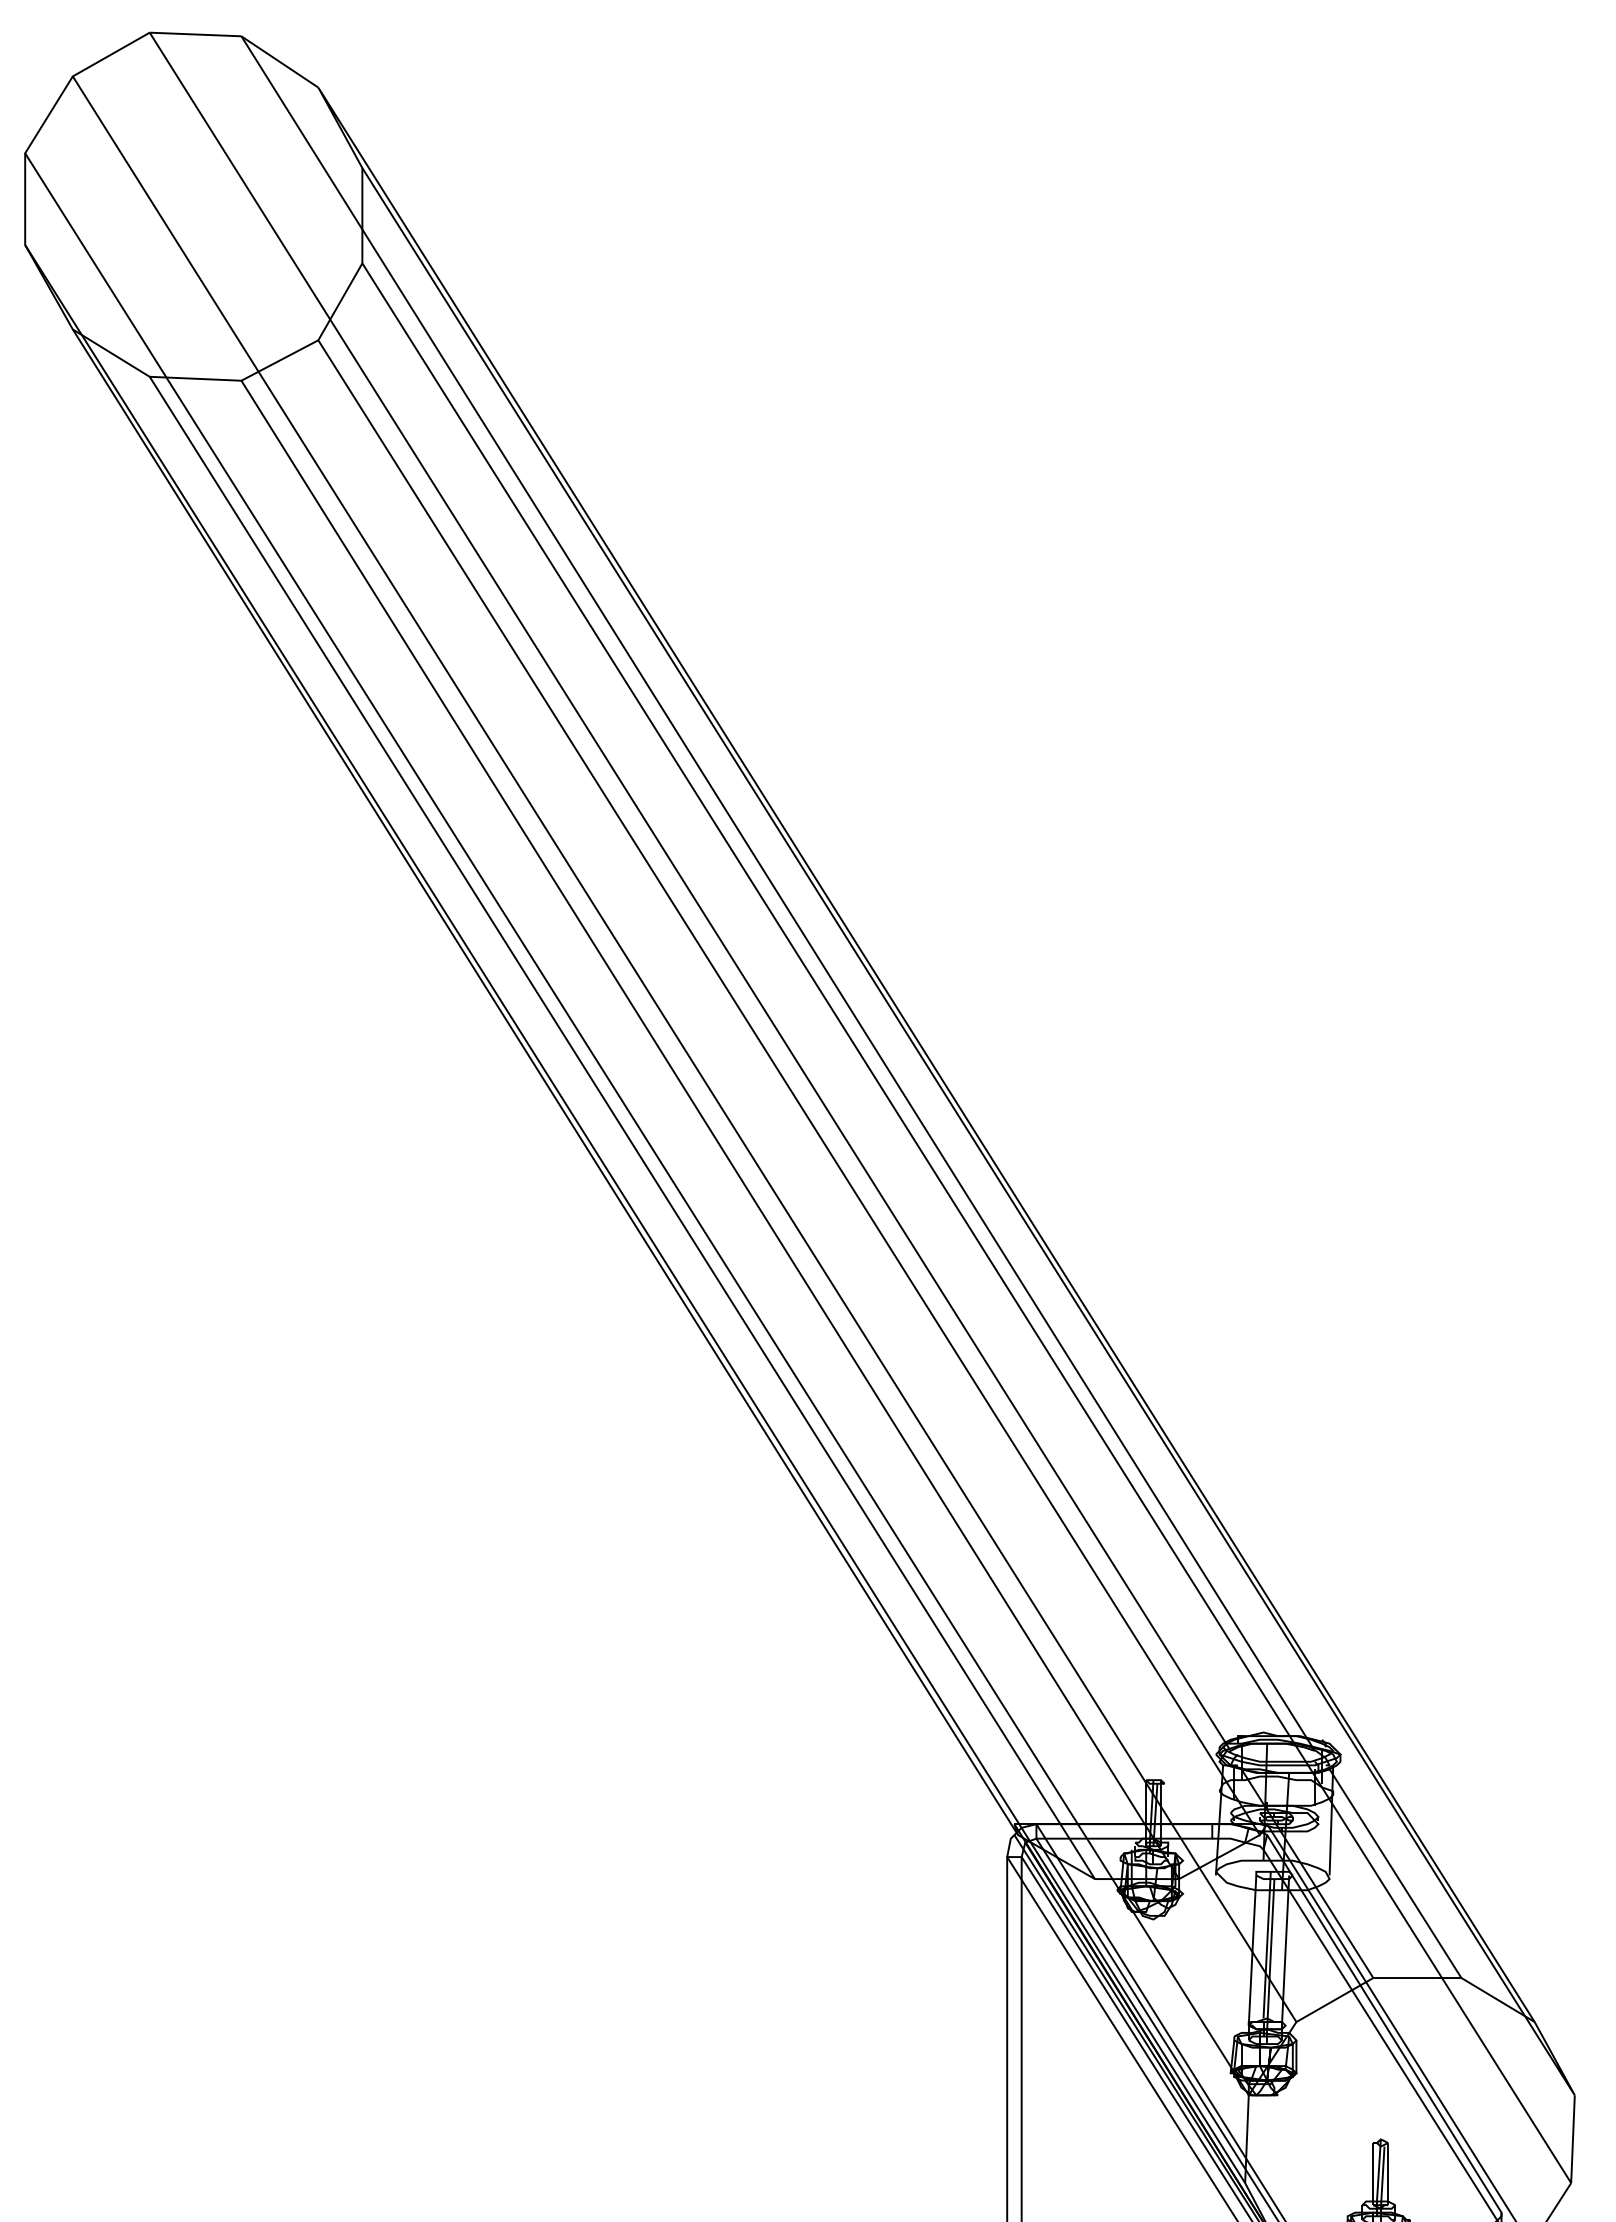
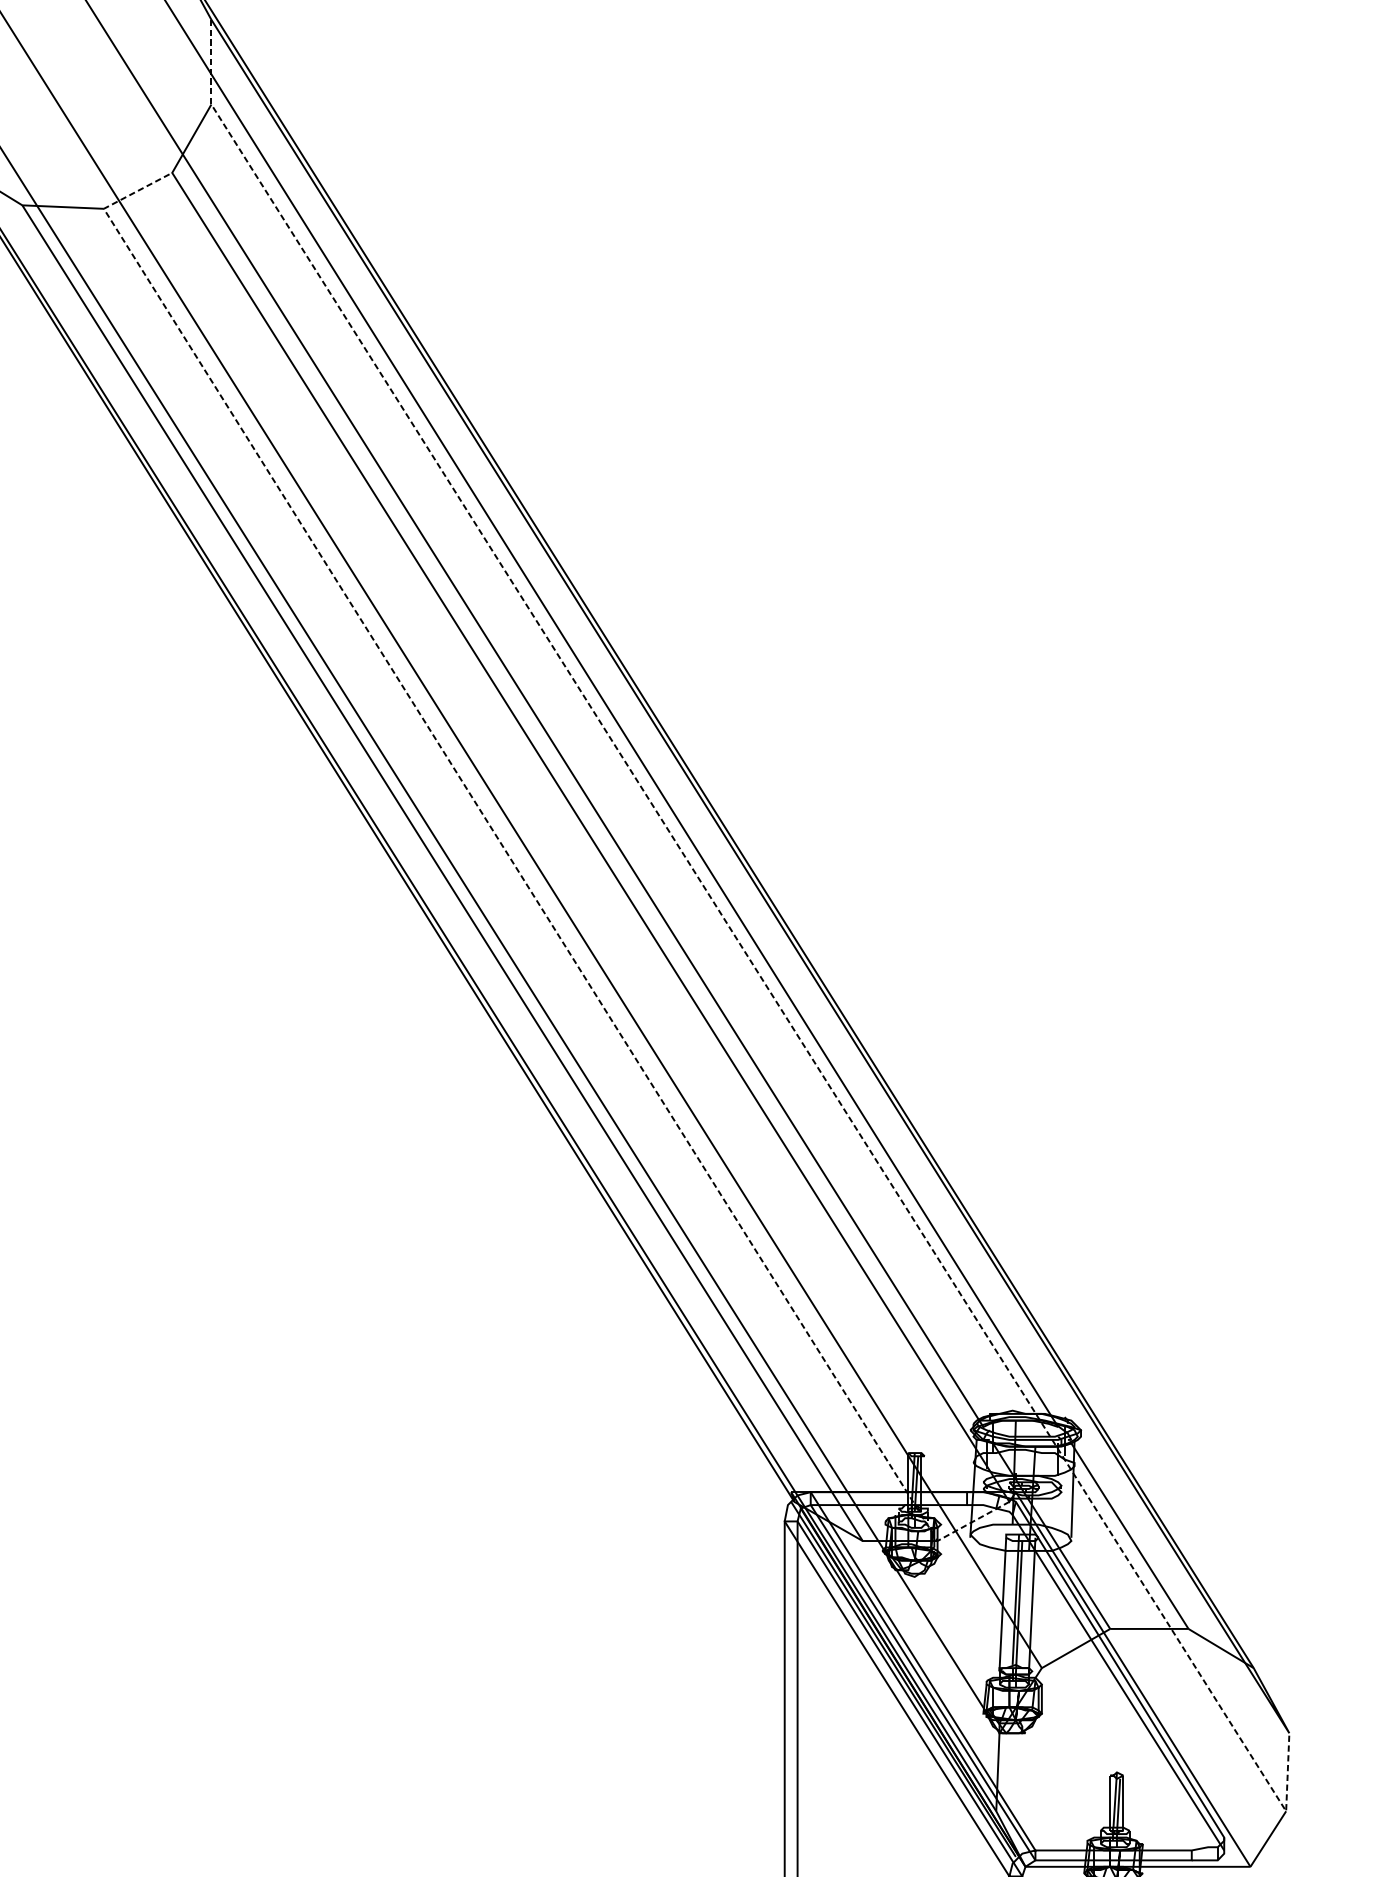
line: (711, 1132) -> (521, 877), solid -> dashed
line: (964, 1220) -> (746, 955), solid -> dashed

